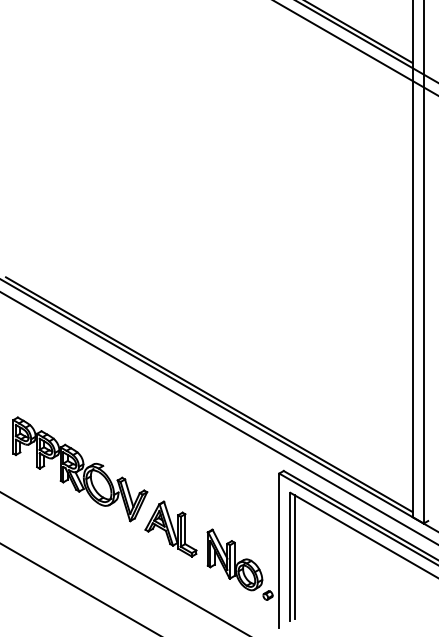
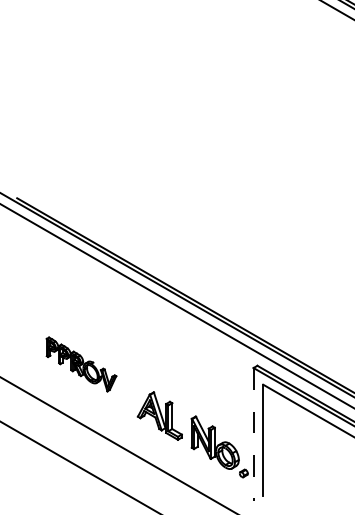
part: (80, 469) -> (81, 364), size x0.6
line: (279, 550) -> (253, 434), solid -> dashed
line: (294, 556) -> (266, 439), removed

